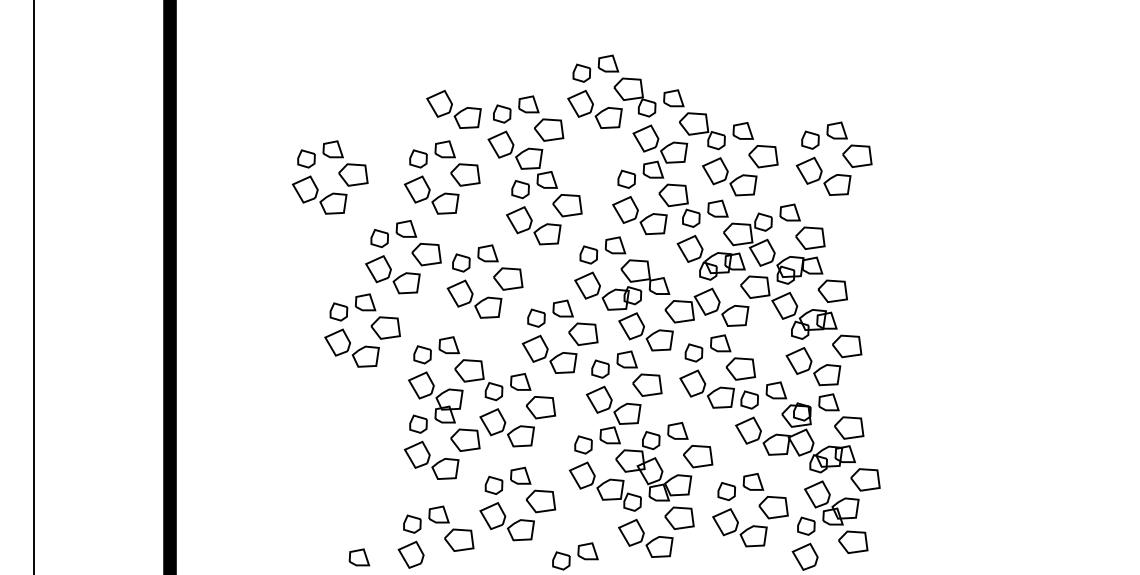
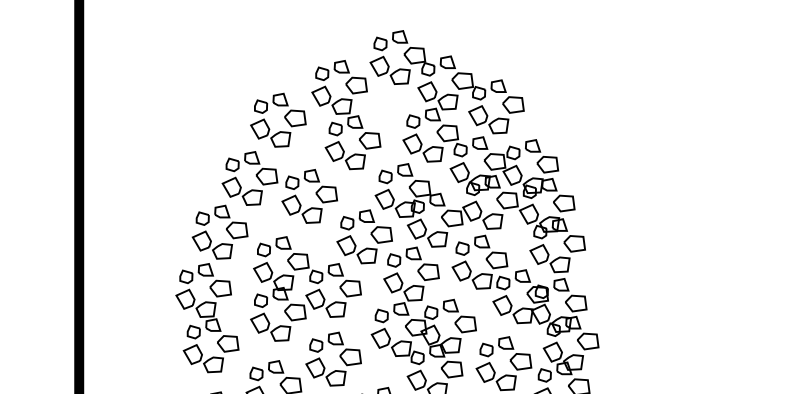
part: (453, 109) -> (286, 70), removed
part: (842, 155) -> (571, 104), removed
part: (338, 174) -> (202, 118), removed
part: (344, 447) -> (206, 317), added

